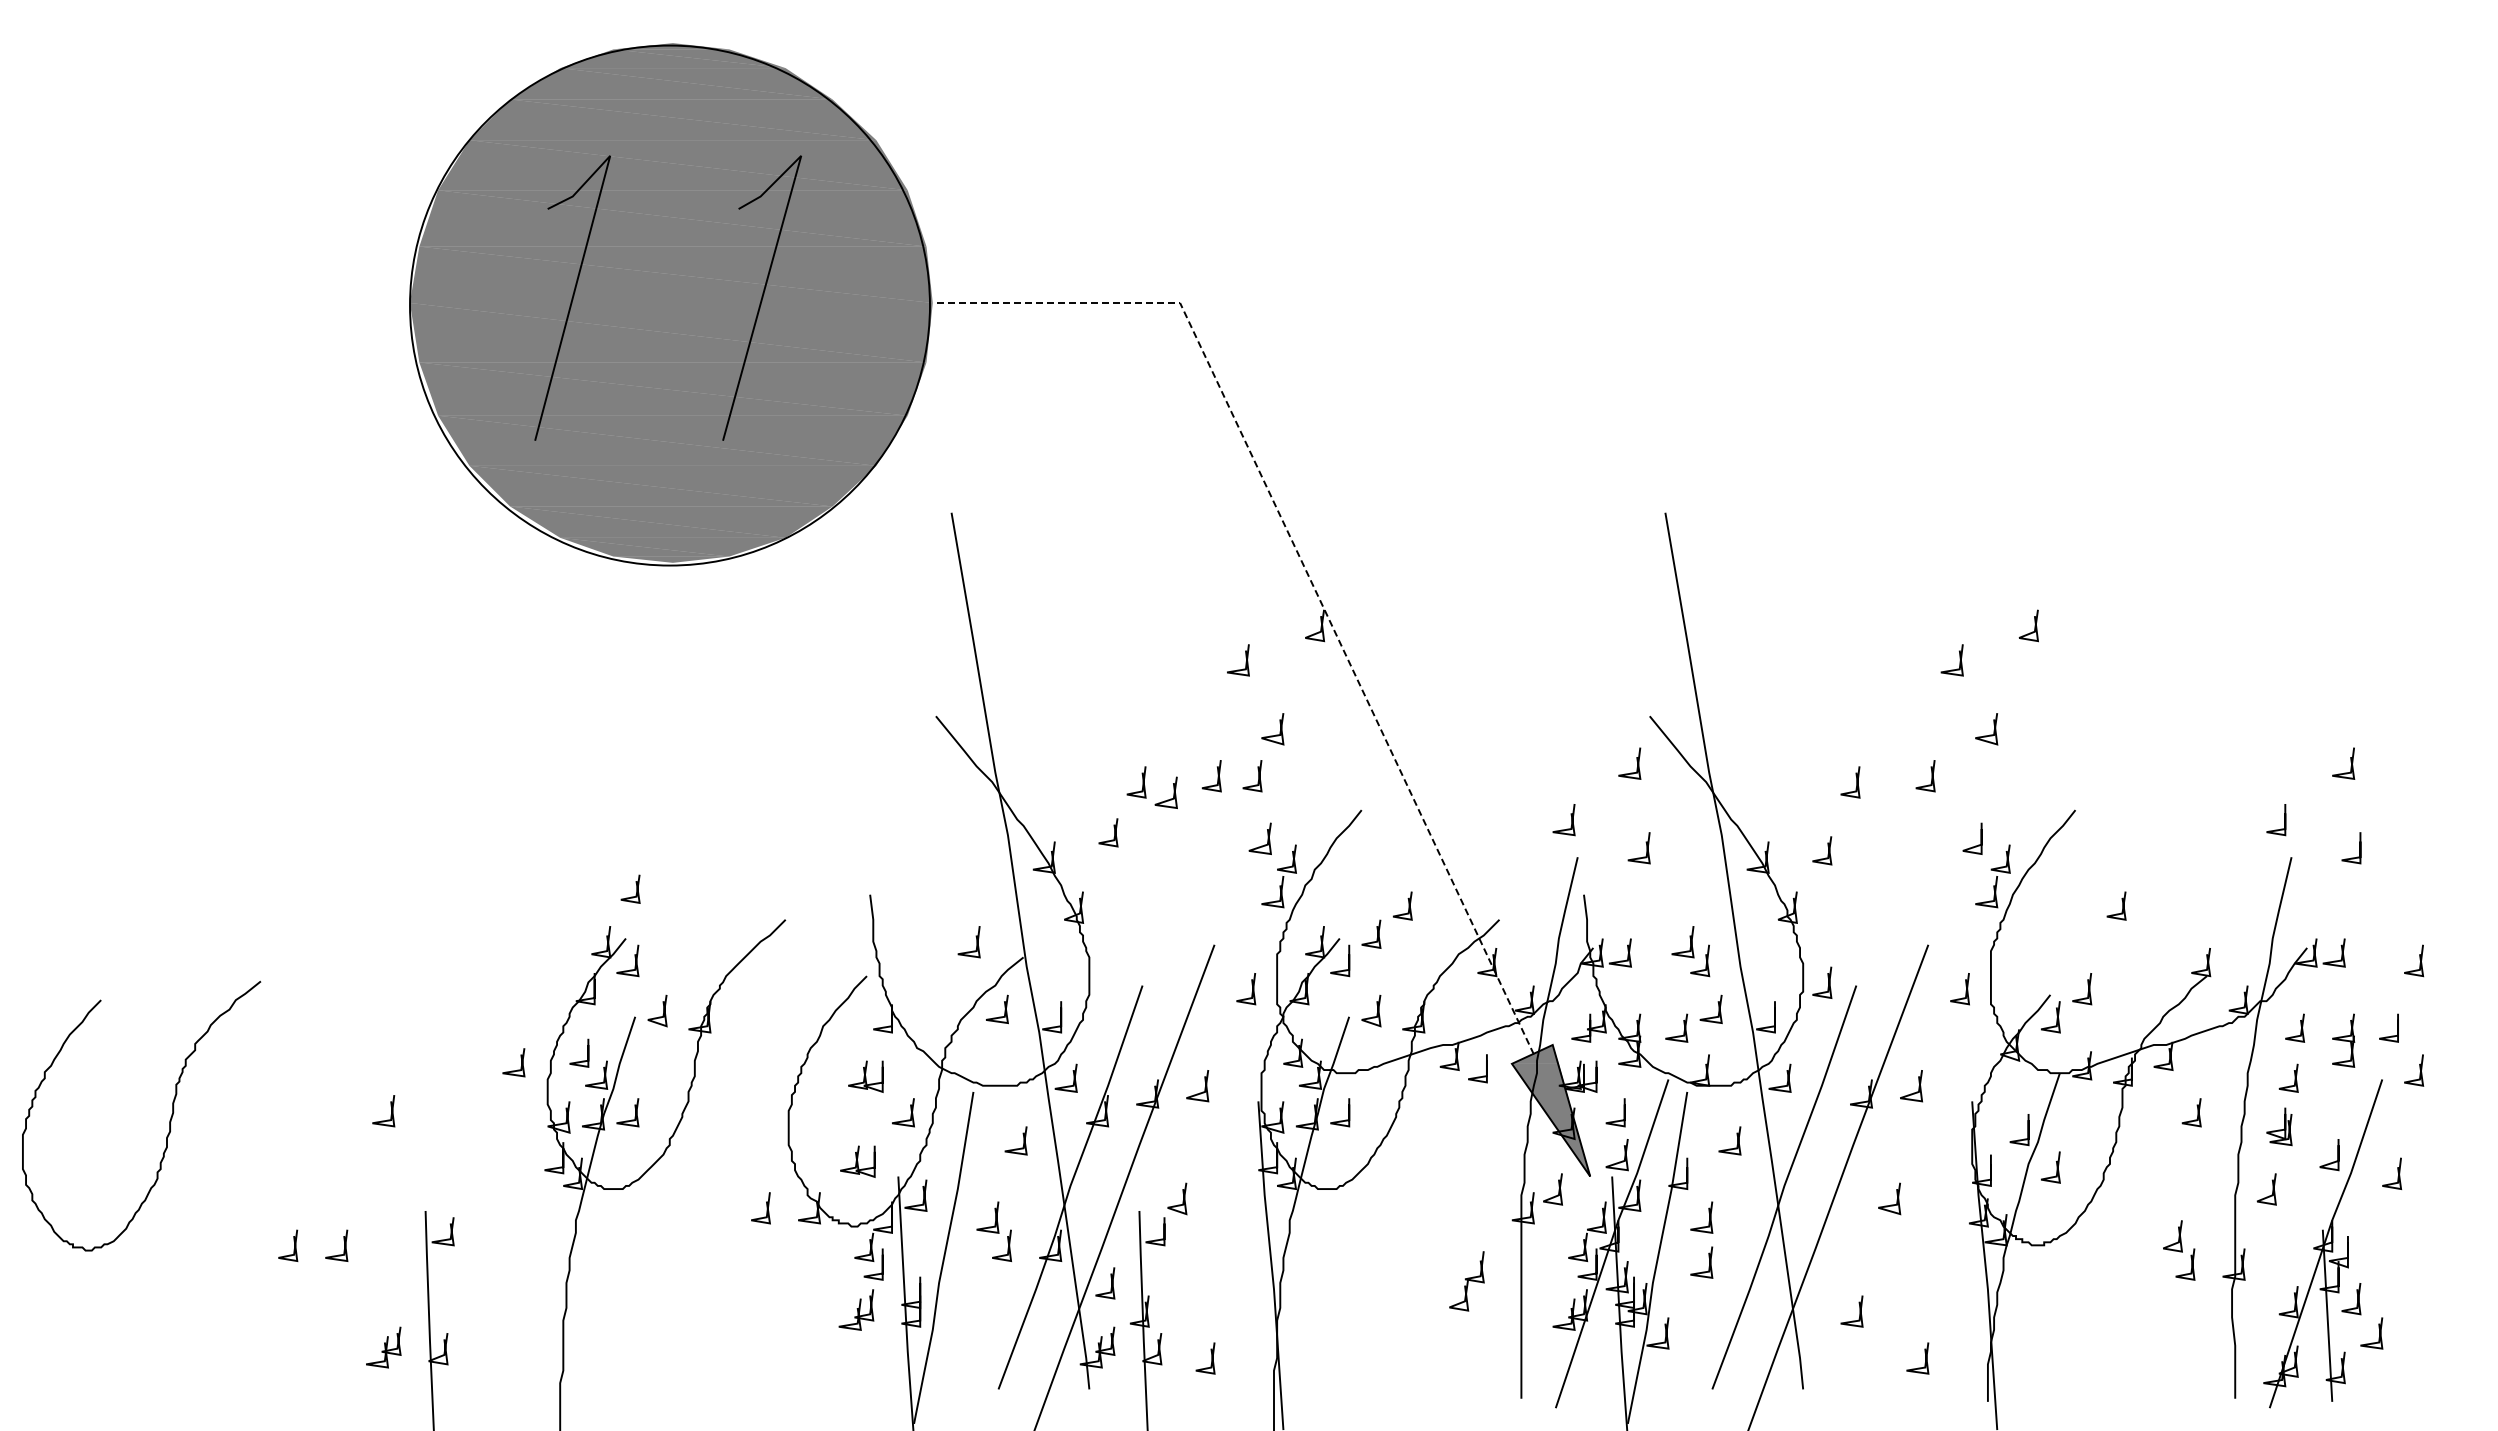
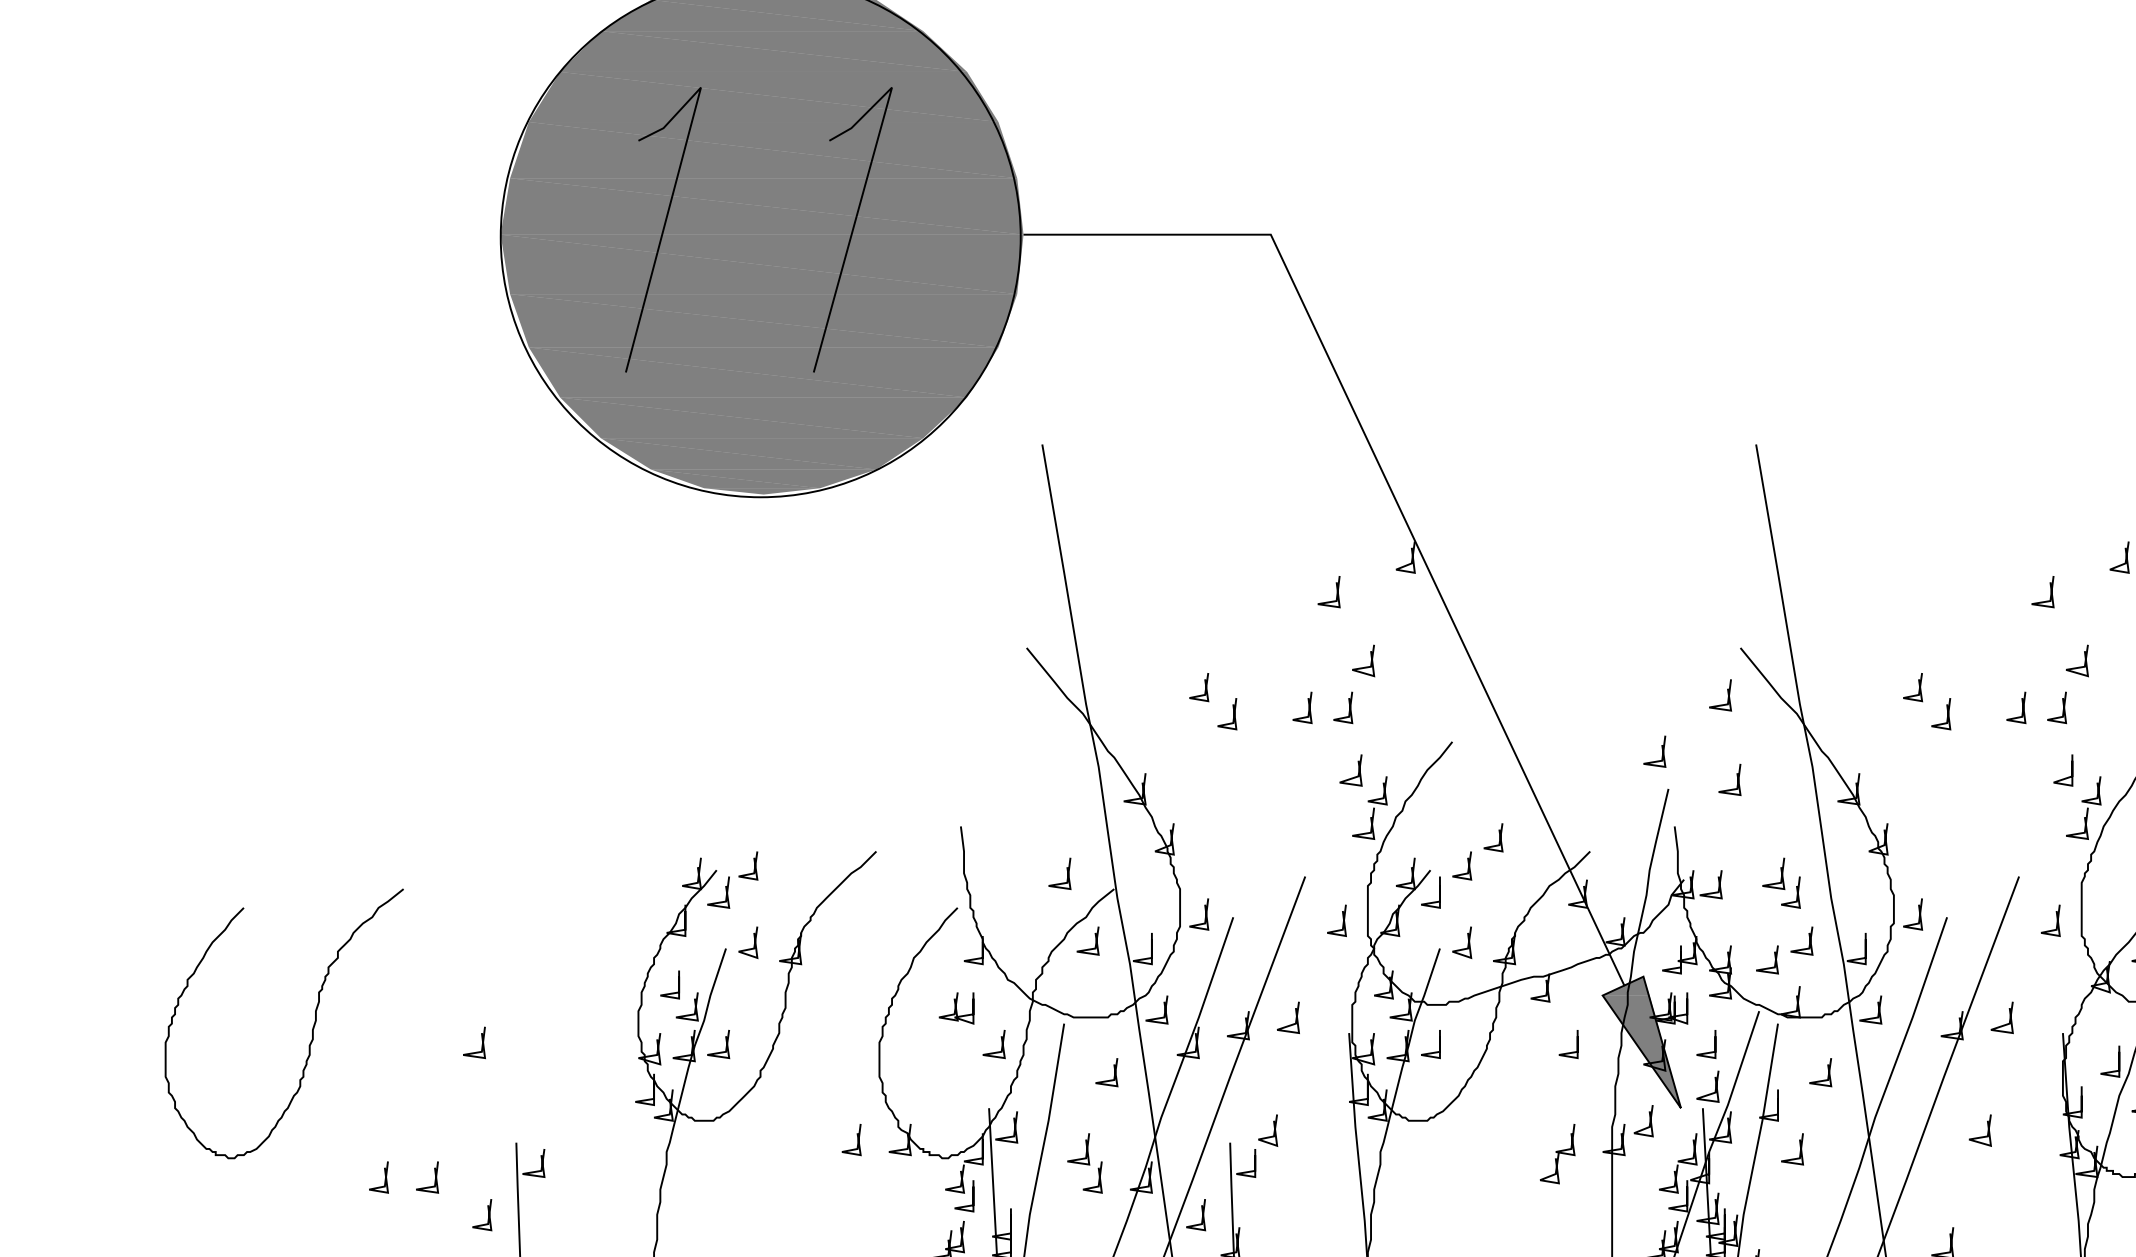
line: (1303, 566) -> (1394, 498), dashed -> solid
line: (1972, 776) -> (2063, 708), added
line: (1167, 799) -> (1258, 731), removed
line: (1114, 832) -> (1205, 687), moved
line: (1828, 850) -> (1919, 687), moved
line: (636, 888) -> (754, 865), moved
line: (1114, 982) -> (1205, 914), added
line: (521, 1062) -> (612, 994), removed
line: (1477, 1076) -> (1568, 1052), moved
curve: (169, 1120) -> (312, 1028), moved
part: (857, 1161) -> (948, 1093), removed
line: (1709, 1262) -> (1800, 1194), removed
part: (1466, 1281) -> (1557, 1154), moved
line: (397, 1283) -> (488, 1215), added

